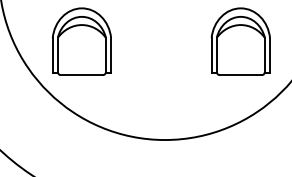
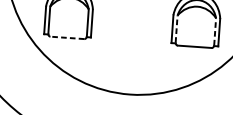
line: (216, 54) -> (176, 28), solid -> dashed
line: (264, 54) -> (214, 31), solid -> dashed
line: (81, 75) -> (67, 38), solid -> dashed

